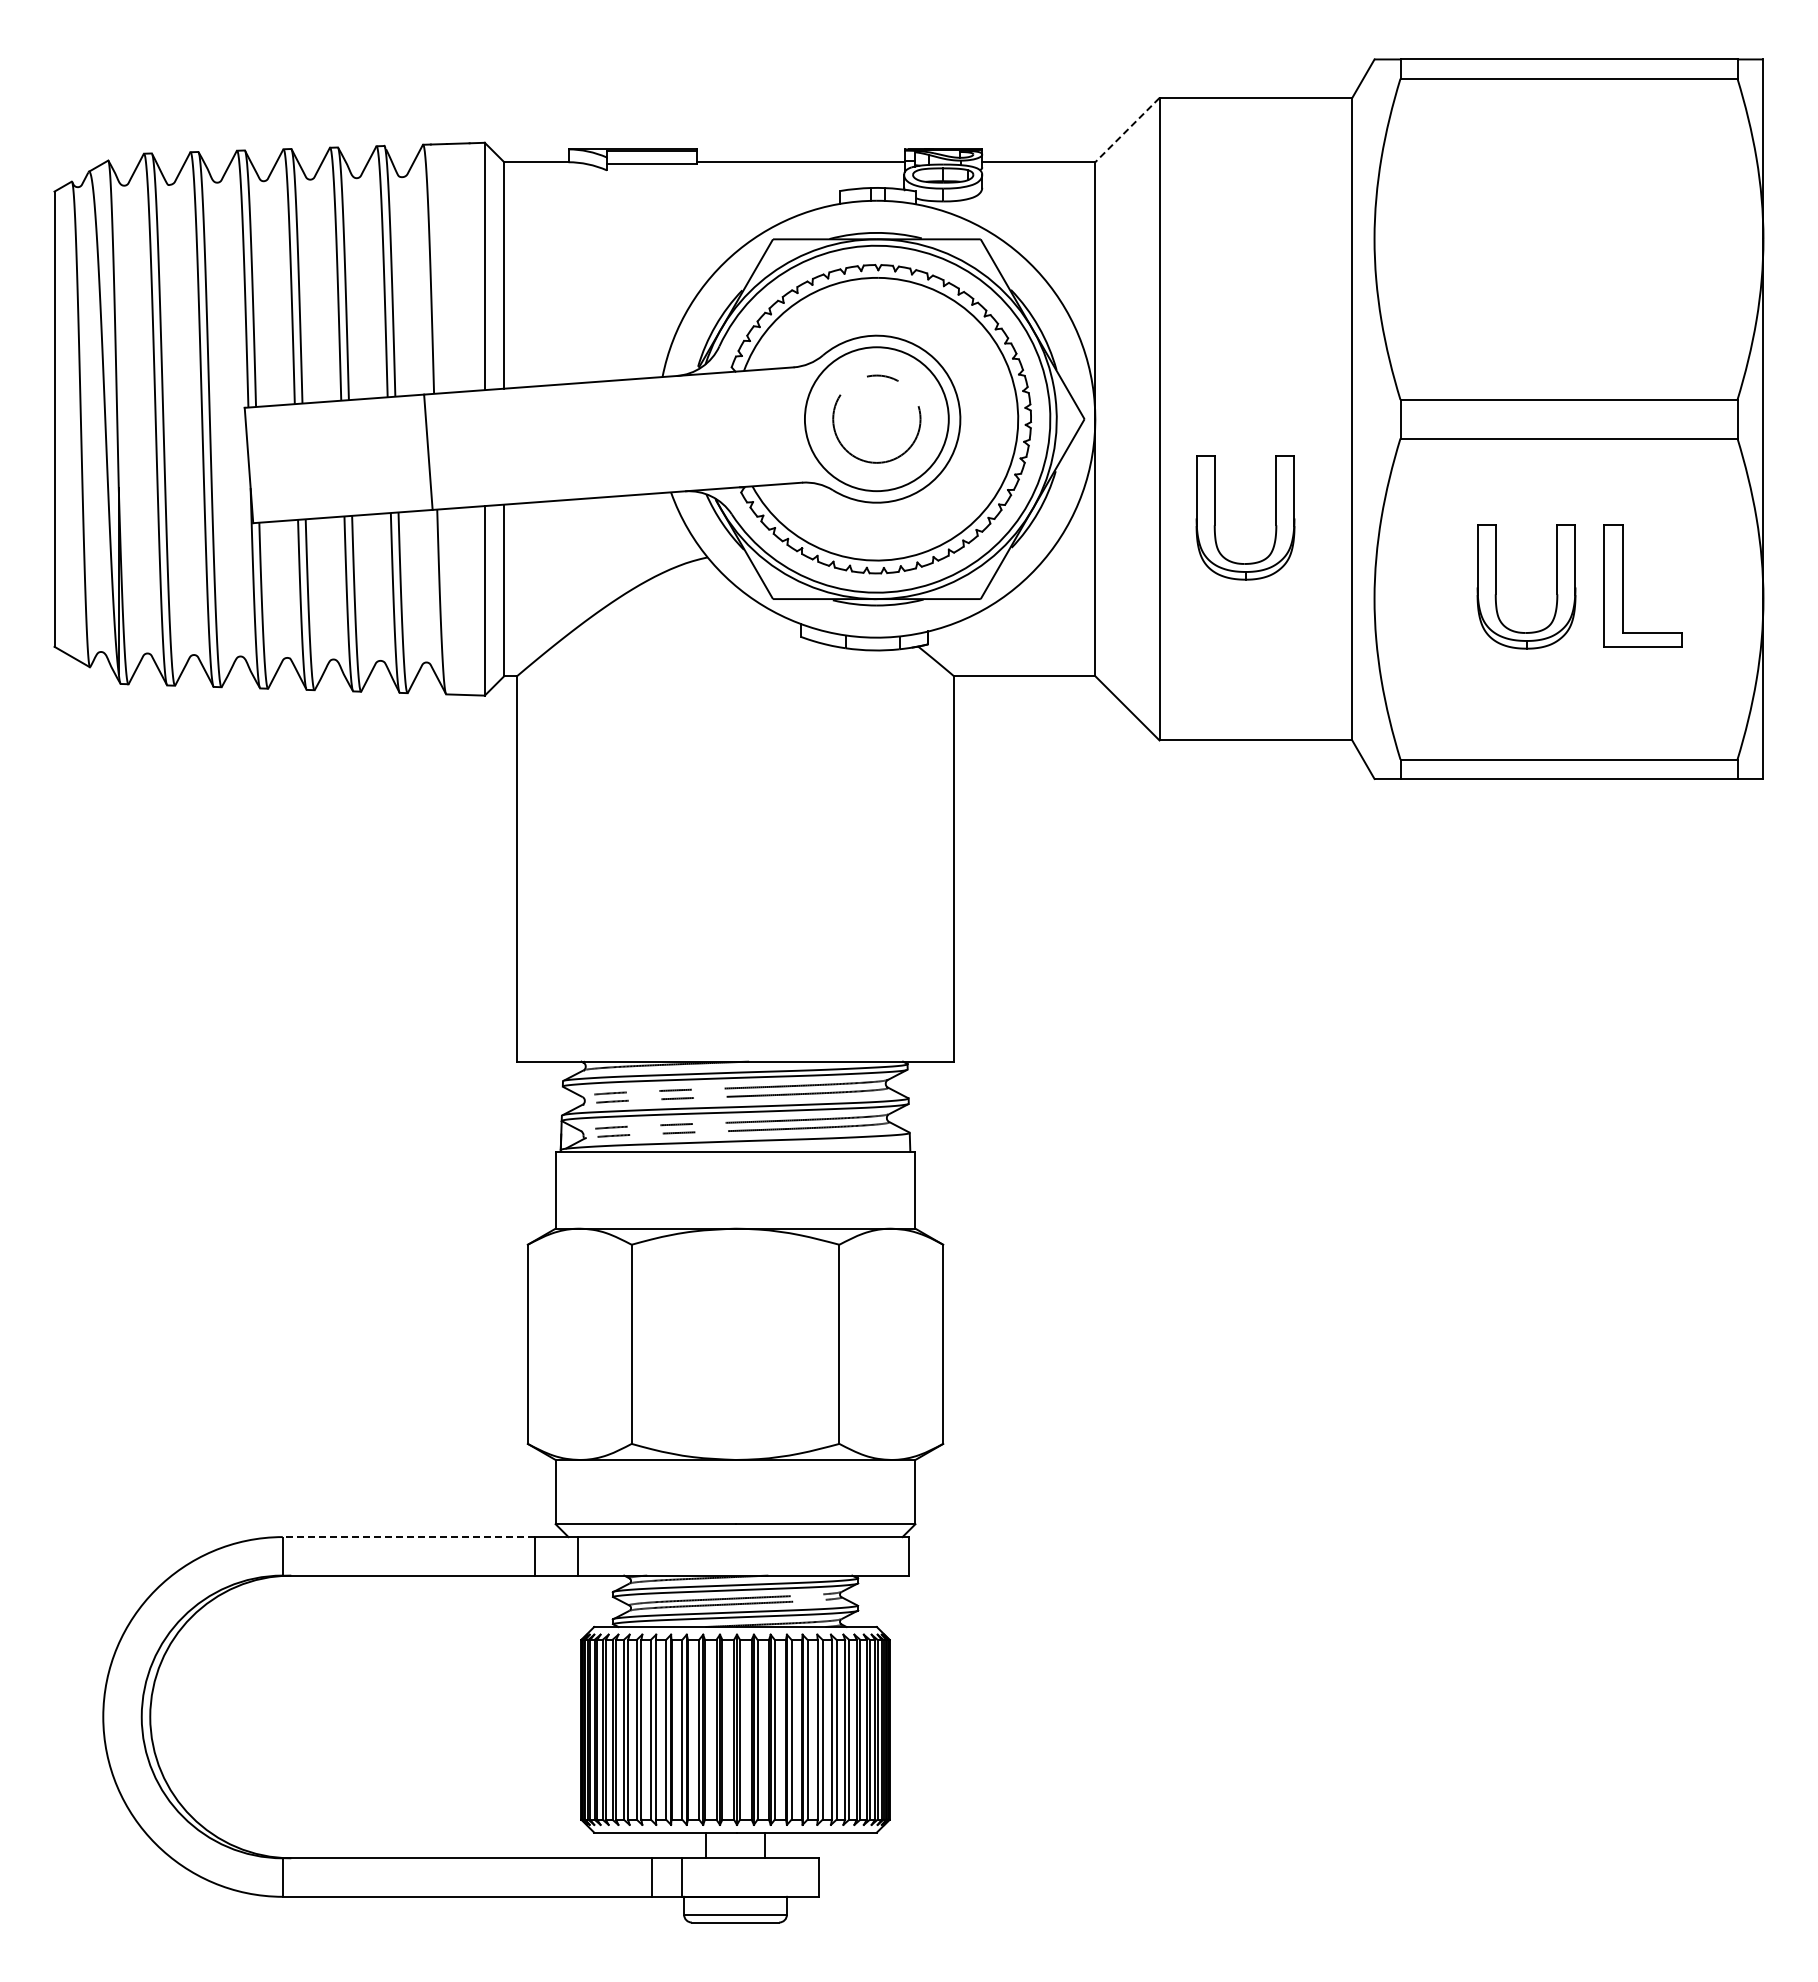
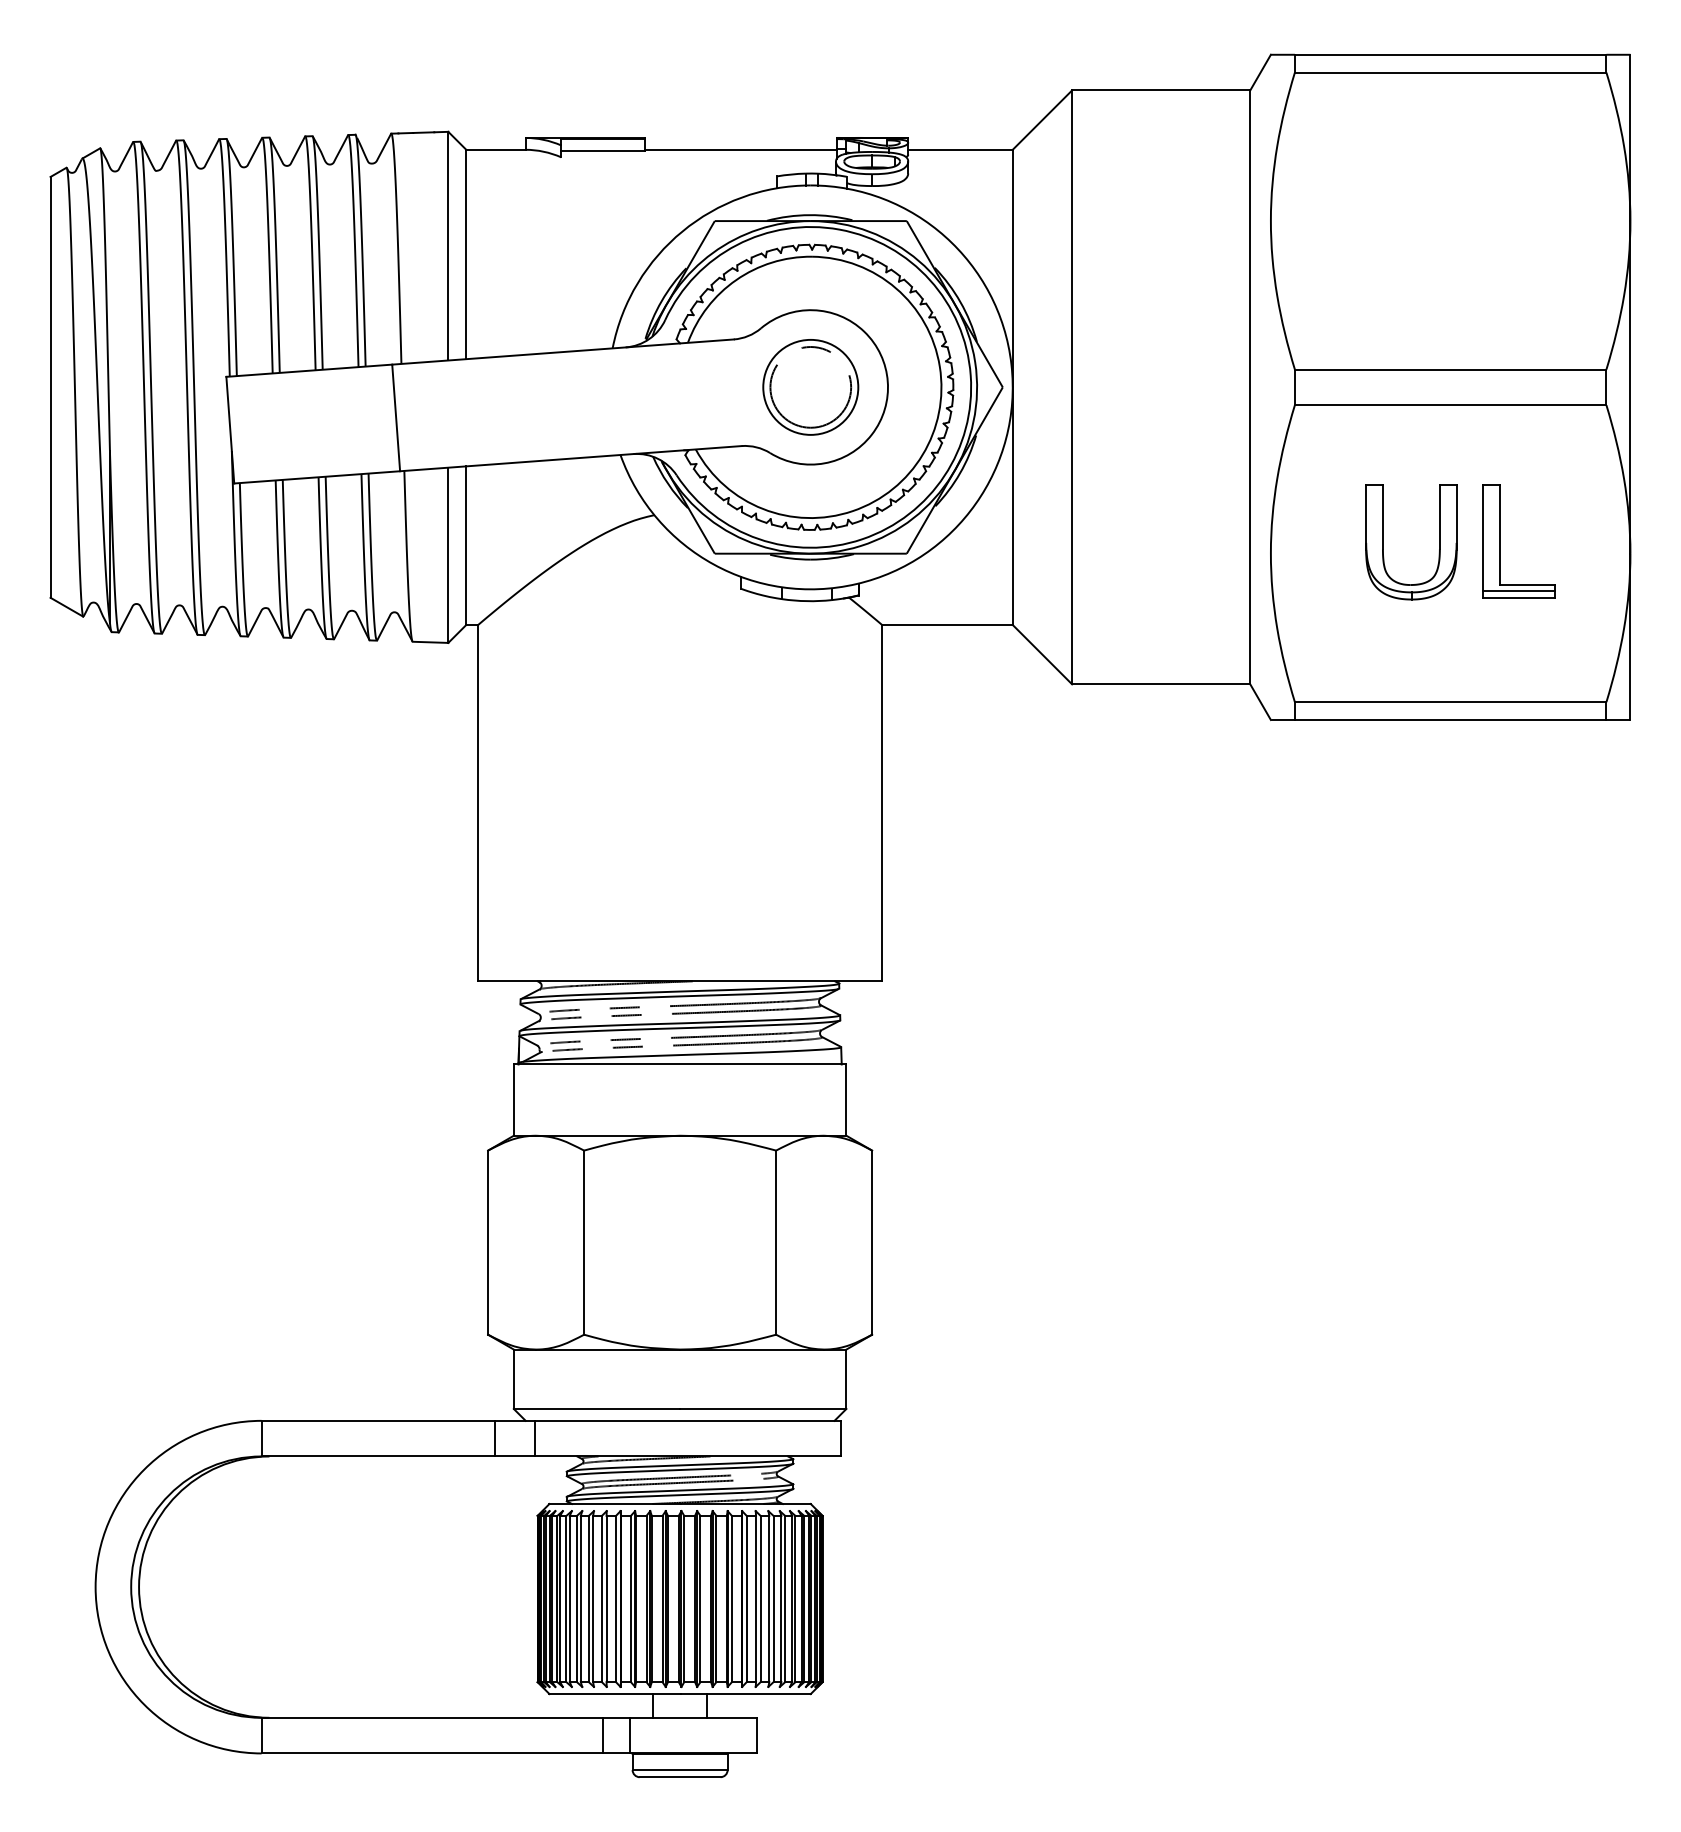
line: (1127, 130) -> (1042, 120), dashed -> solid
circle: (876, 418) -> (810, 386), size x0.71
part: (1215, 517) -> (1123, 478), removed
line: (1643, 639) -> (1519, 591), added
line: (408, 1537) -> (377, 1421), dashed -> solid

